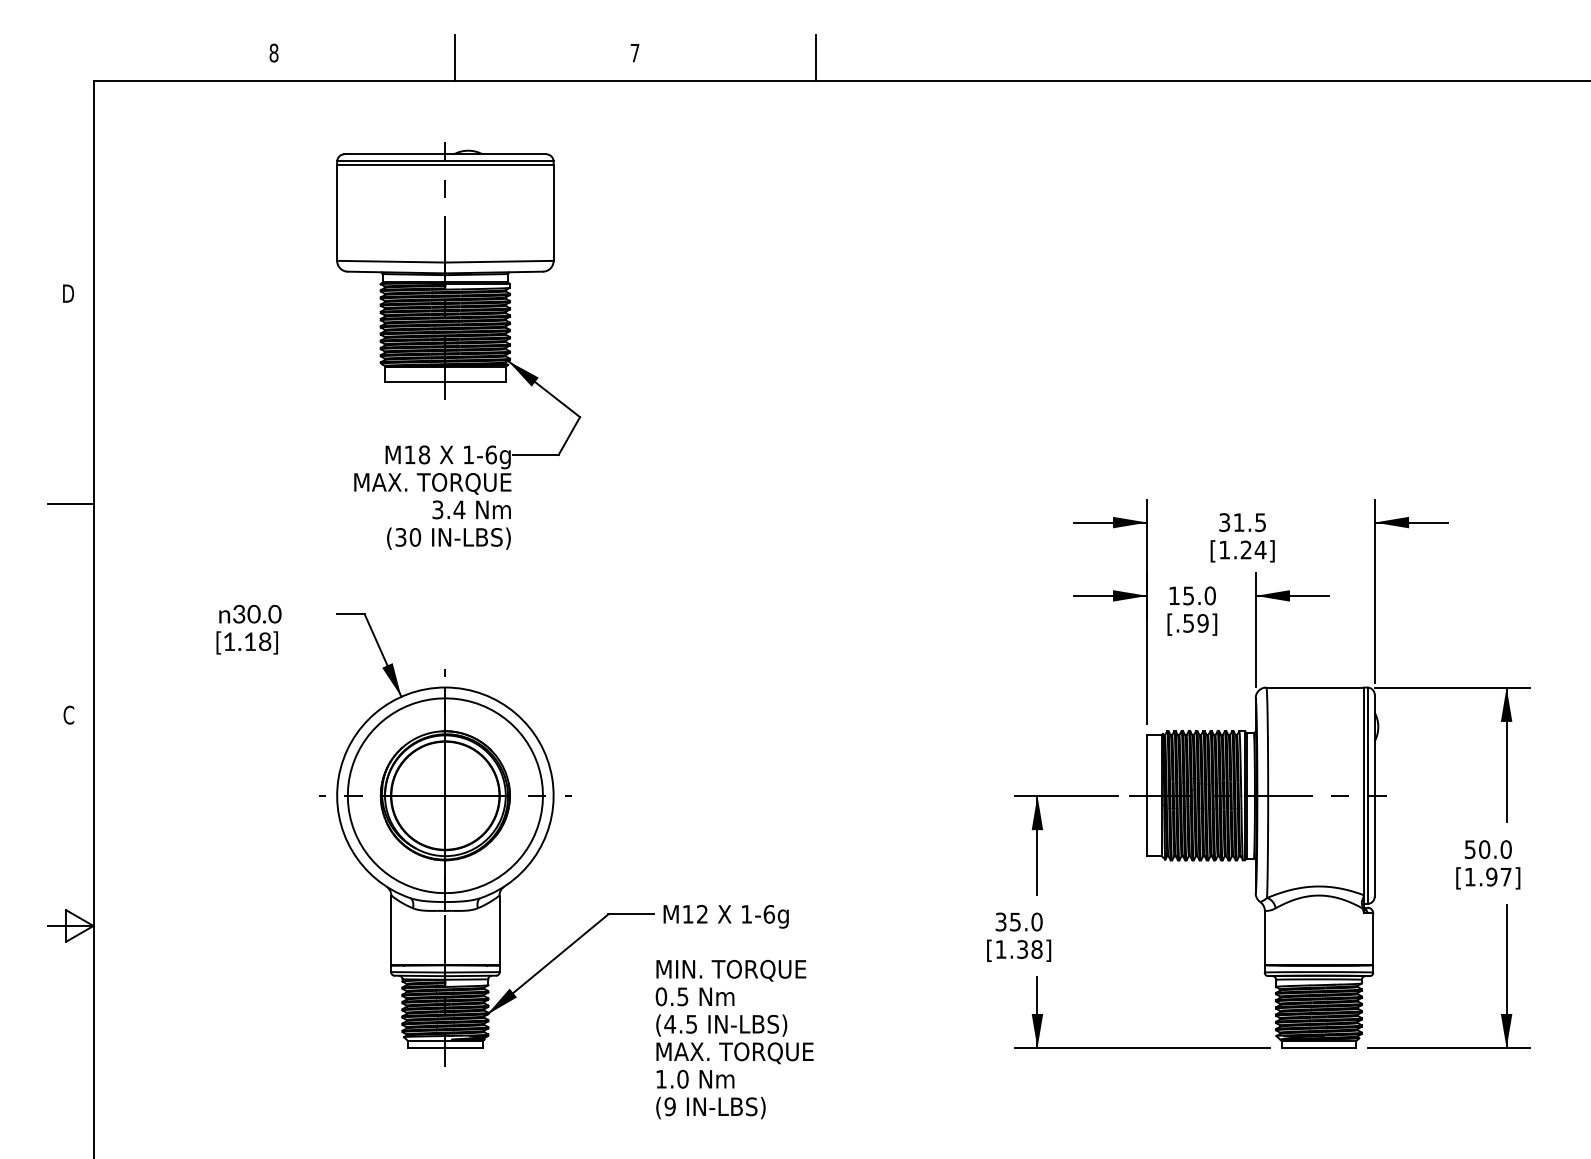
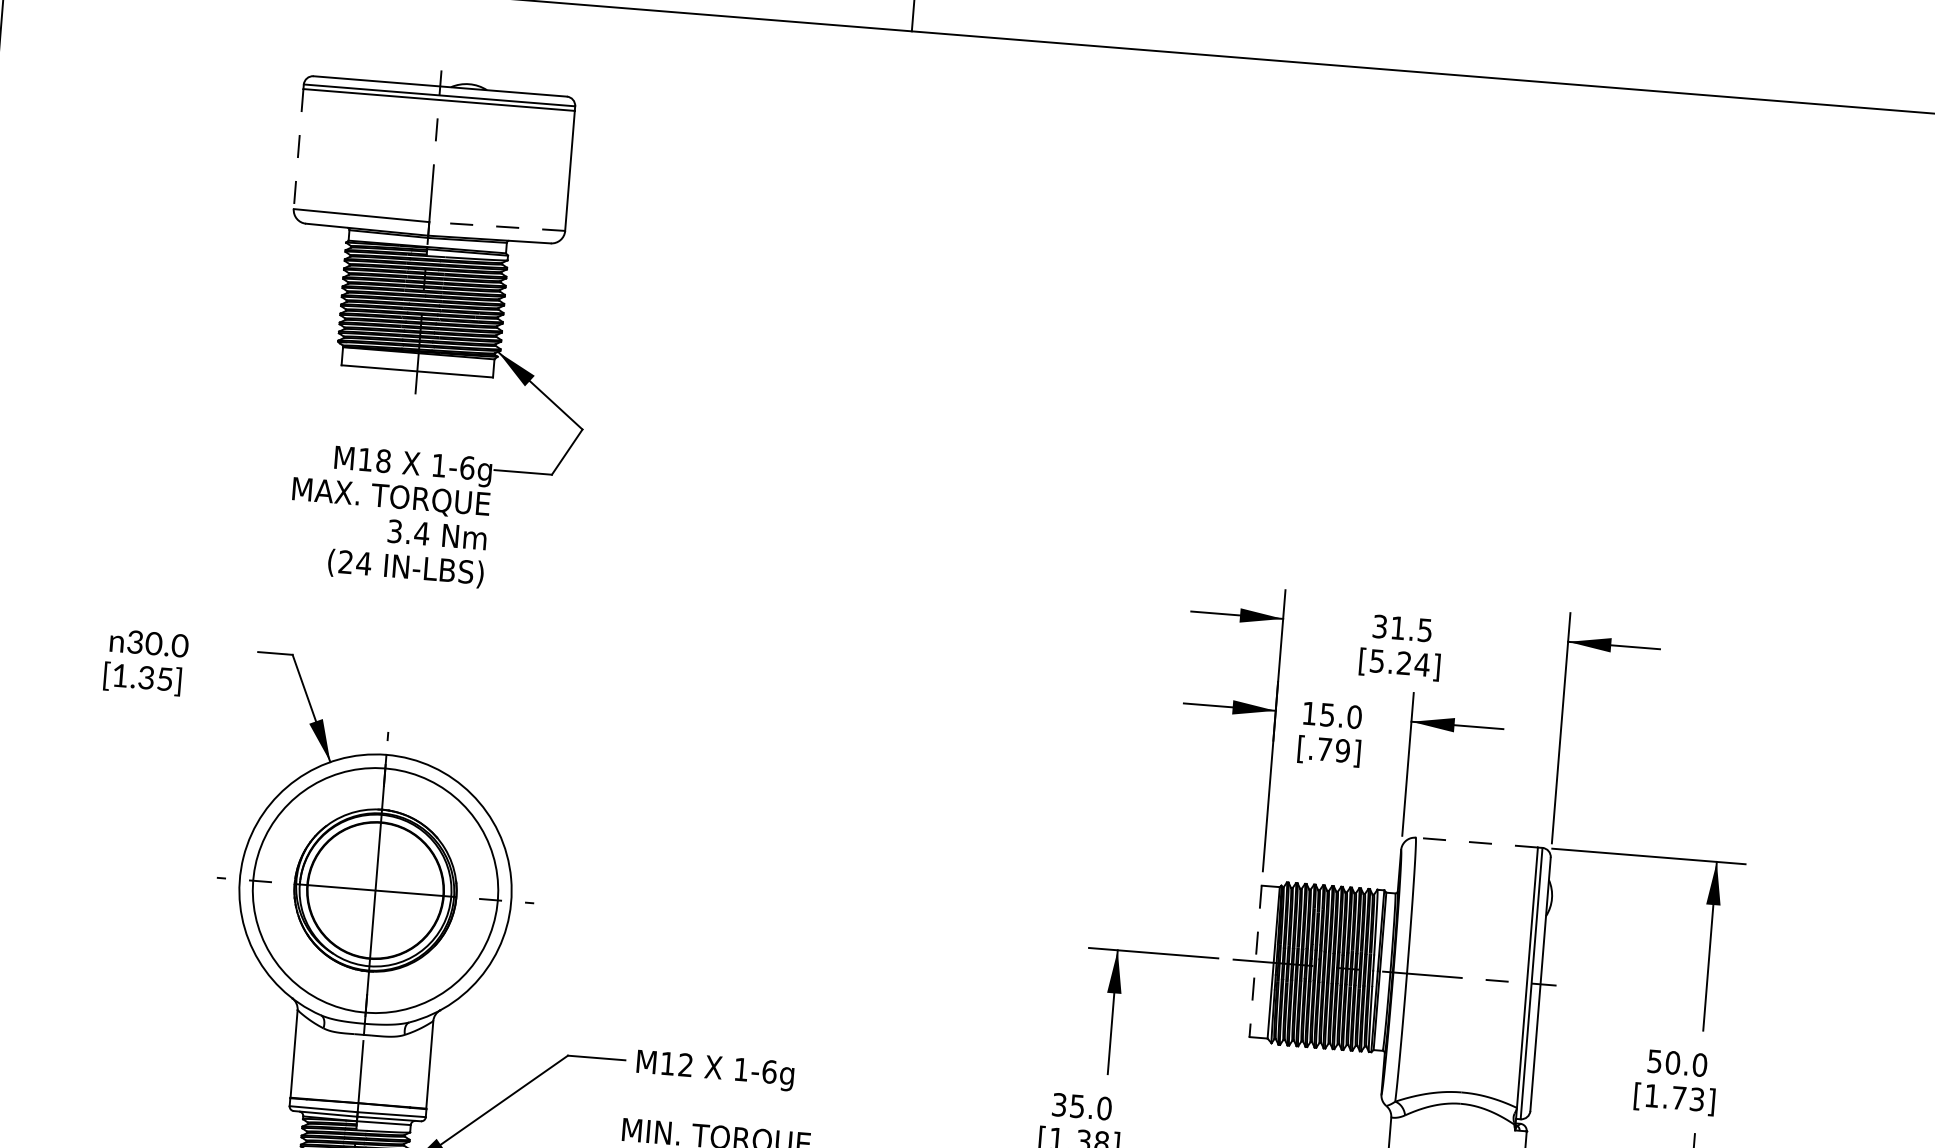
line: (337, 213) -> (298, 149), solid -> dashed
line: (499, 261) -> (497, 226), solid -> dashed
text: (408, 537) -> (355, 563), (30 -> (24
text: (1224, 550) -> (1376, 661), [1.24] -> [5.24]
text: (1188, 623) -> (1324, 749), [.59] -> [.79]
text: (257, 641) -> (155, 678), [1.18] -> [1.35]
line: (1315, 687) -> (1477, 842), solid -> dashed
line: (1147, 796) -> (1255, 962), solid -> dashed
text: (1498, 876) -> (1687, 1098), [1.97] -> [1.73]

